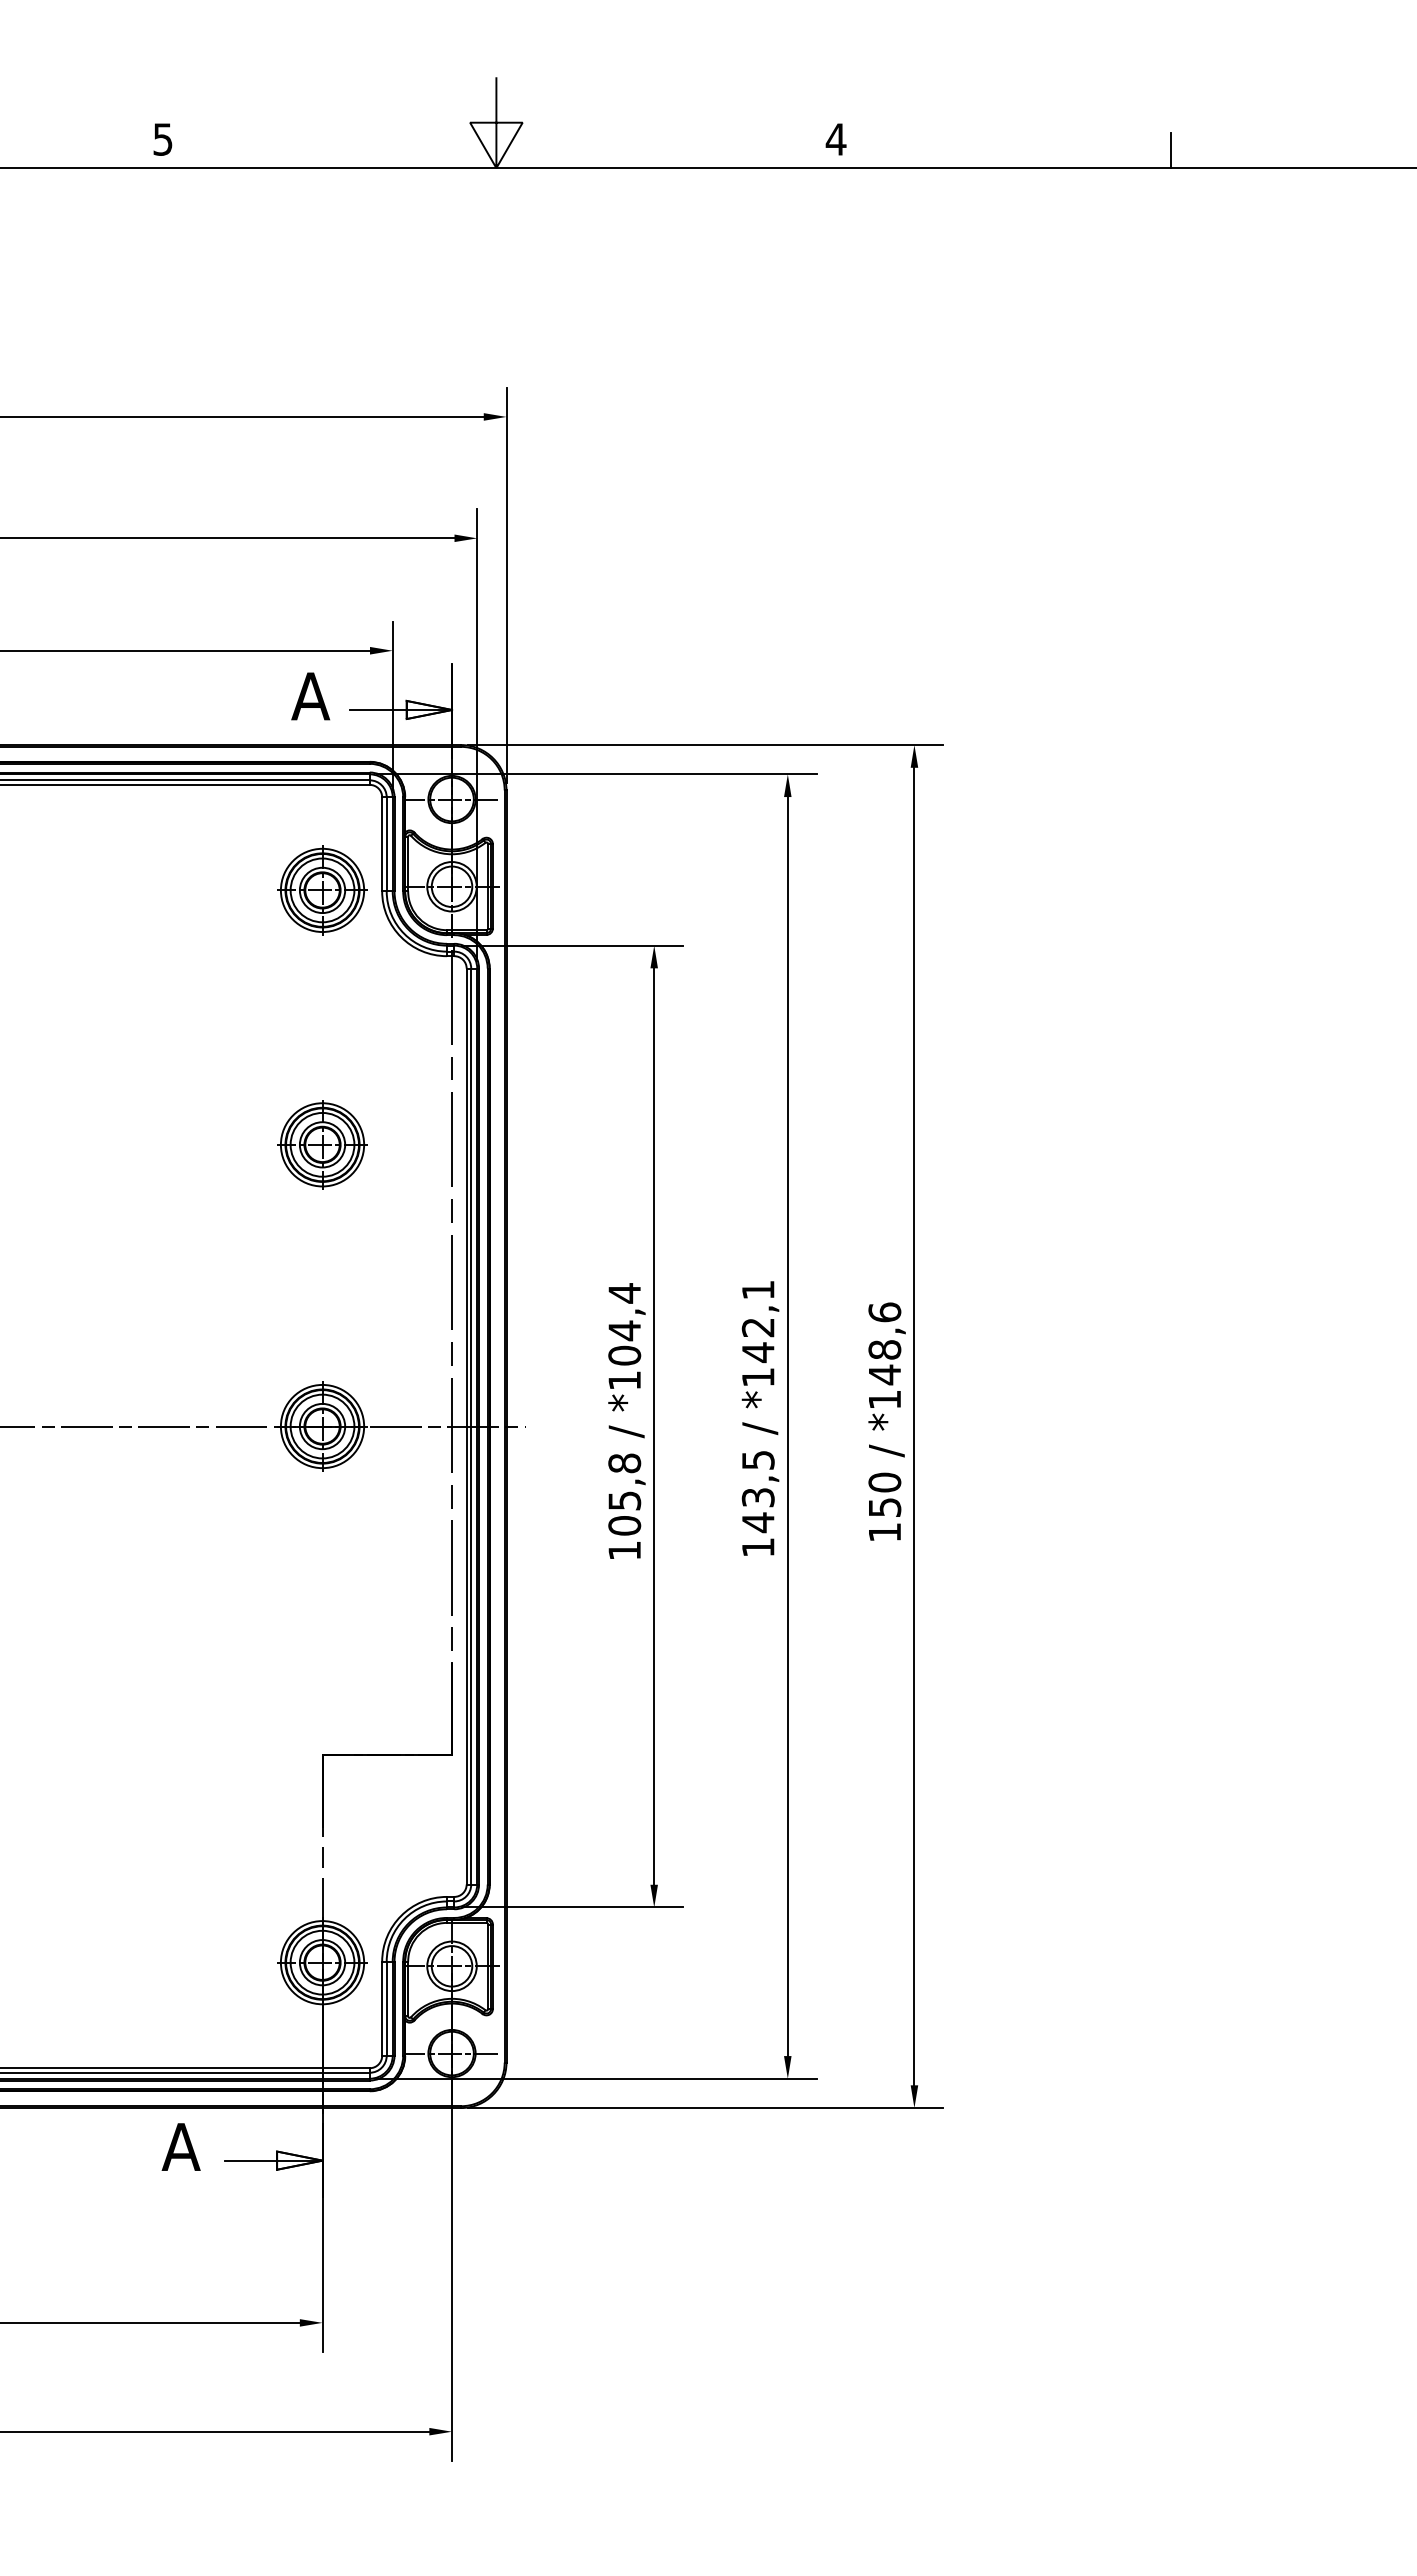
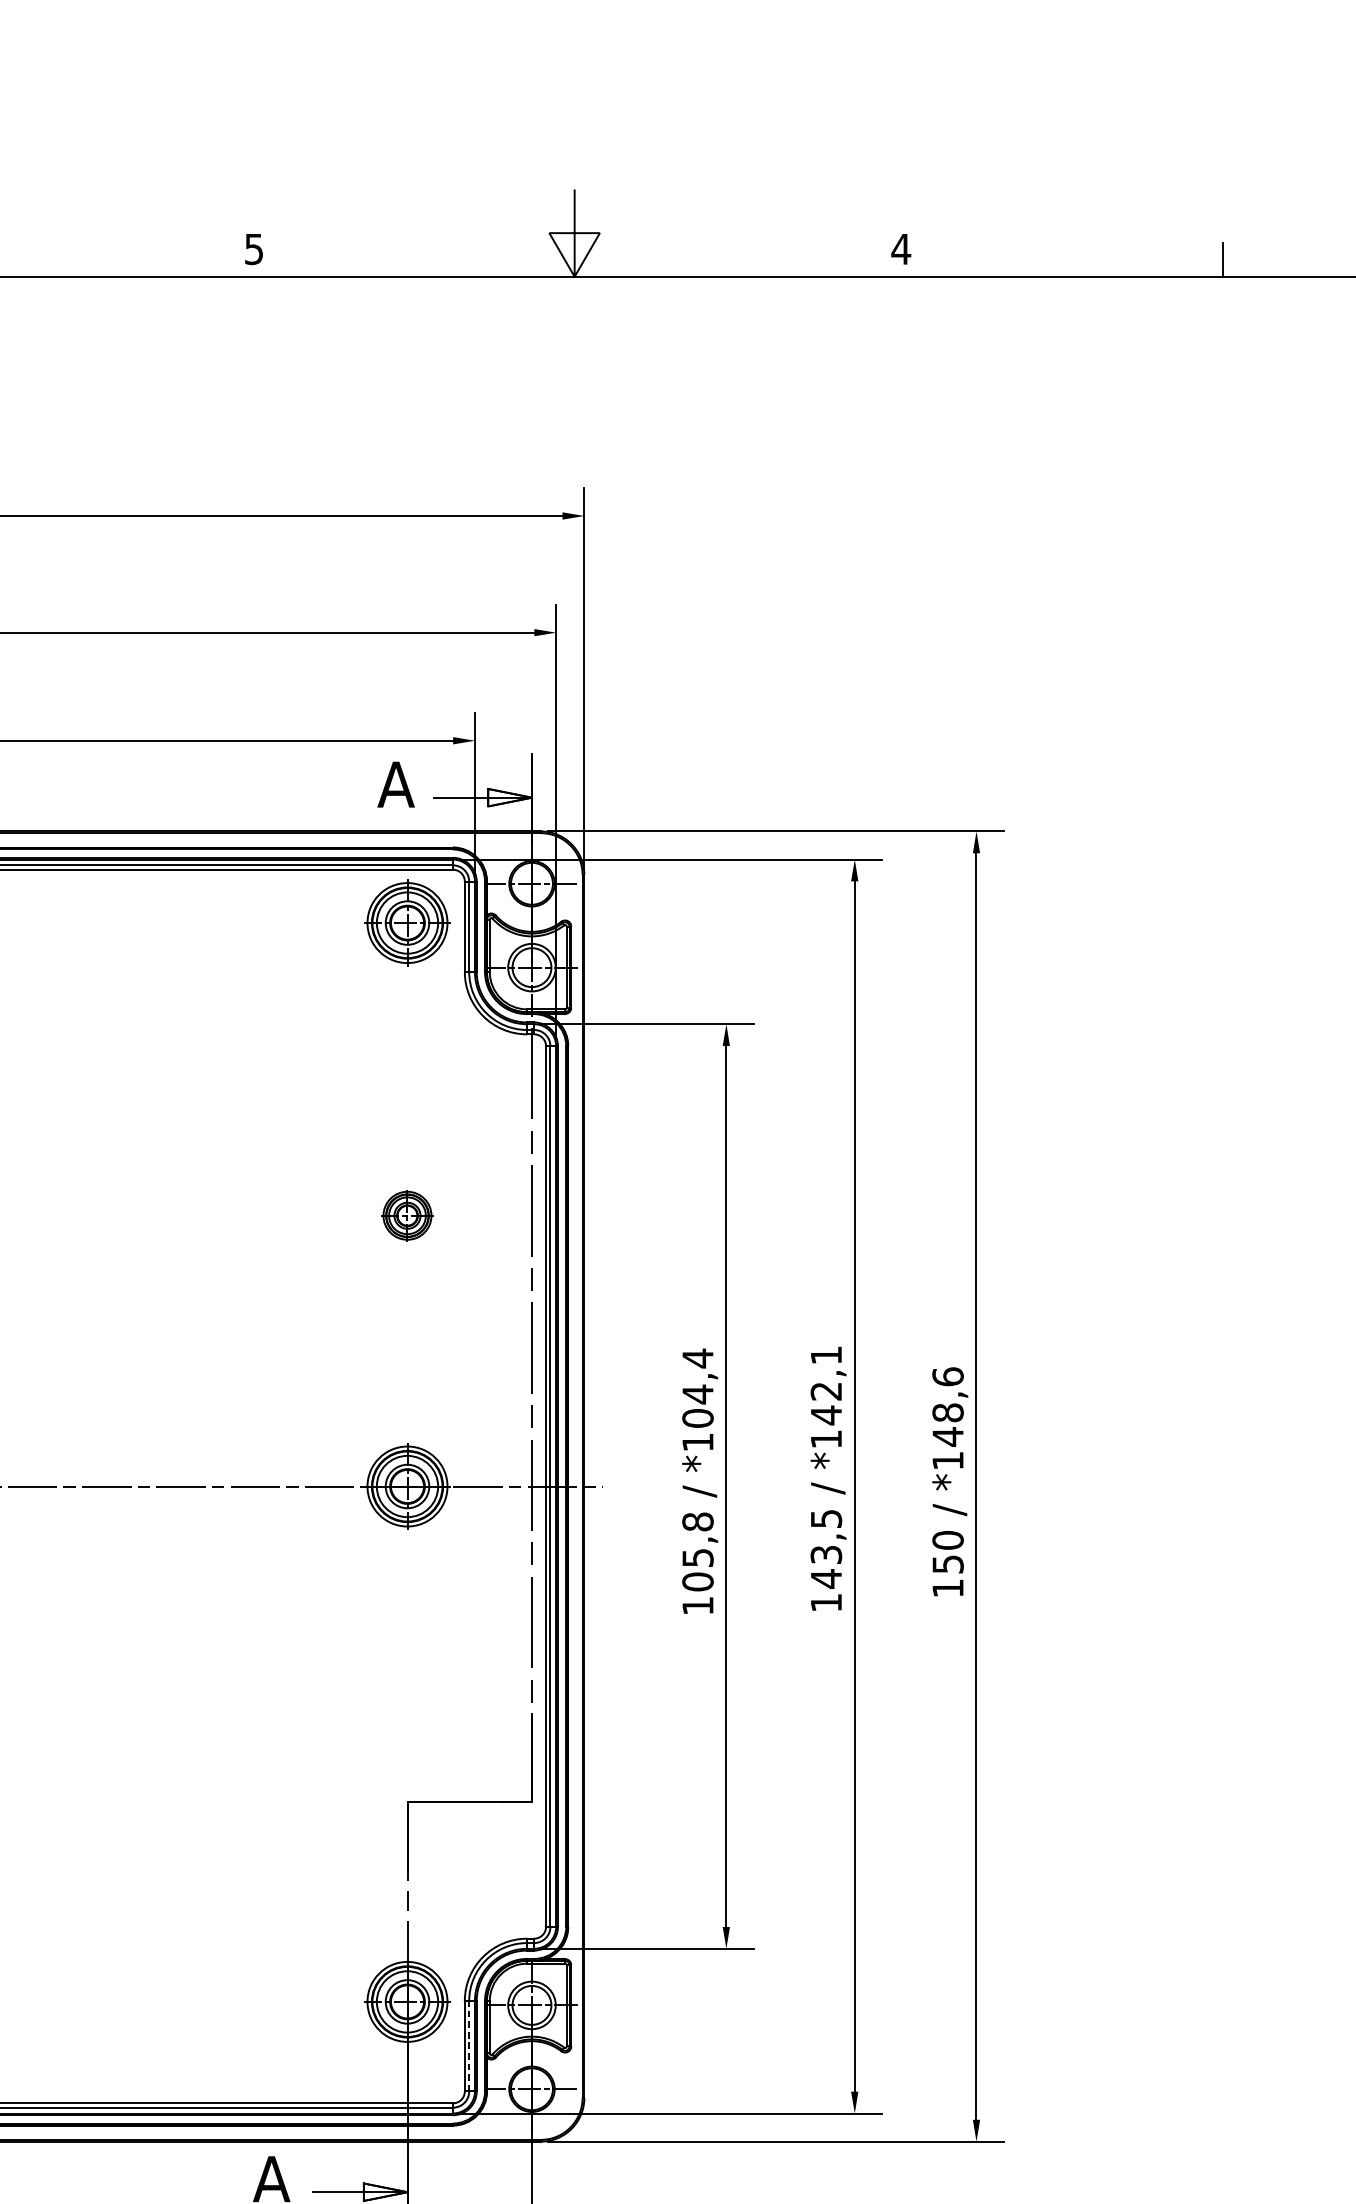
part: (322, 890) -> (407, 923), moved
part: (322, 1144) -> (407, 1215), size x0.6
line: (386, 2008) -> (468, 2045), solid -> dashed

